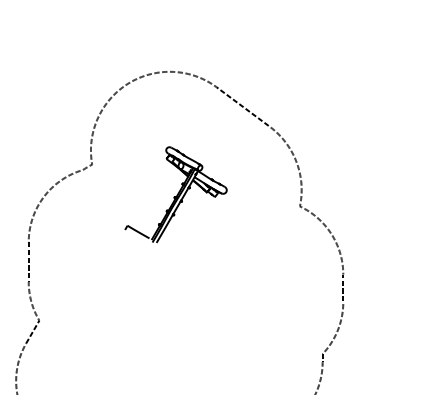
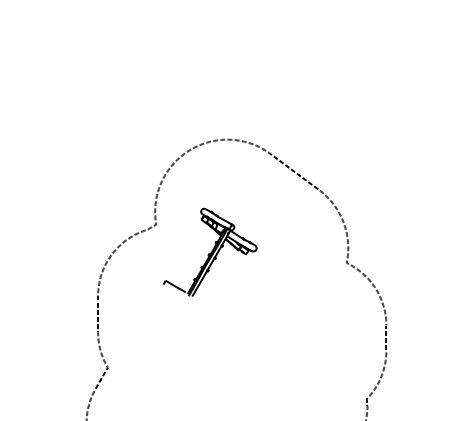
part: (176, 193) -> (210, 251), moved

